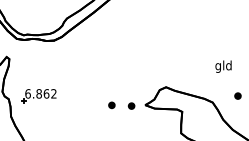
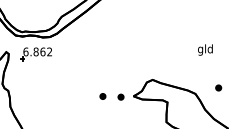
text: (223, 66) -> (205, 49), moved
part: (38, 96) -> (35, 54), moved

